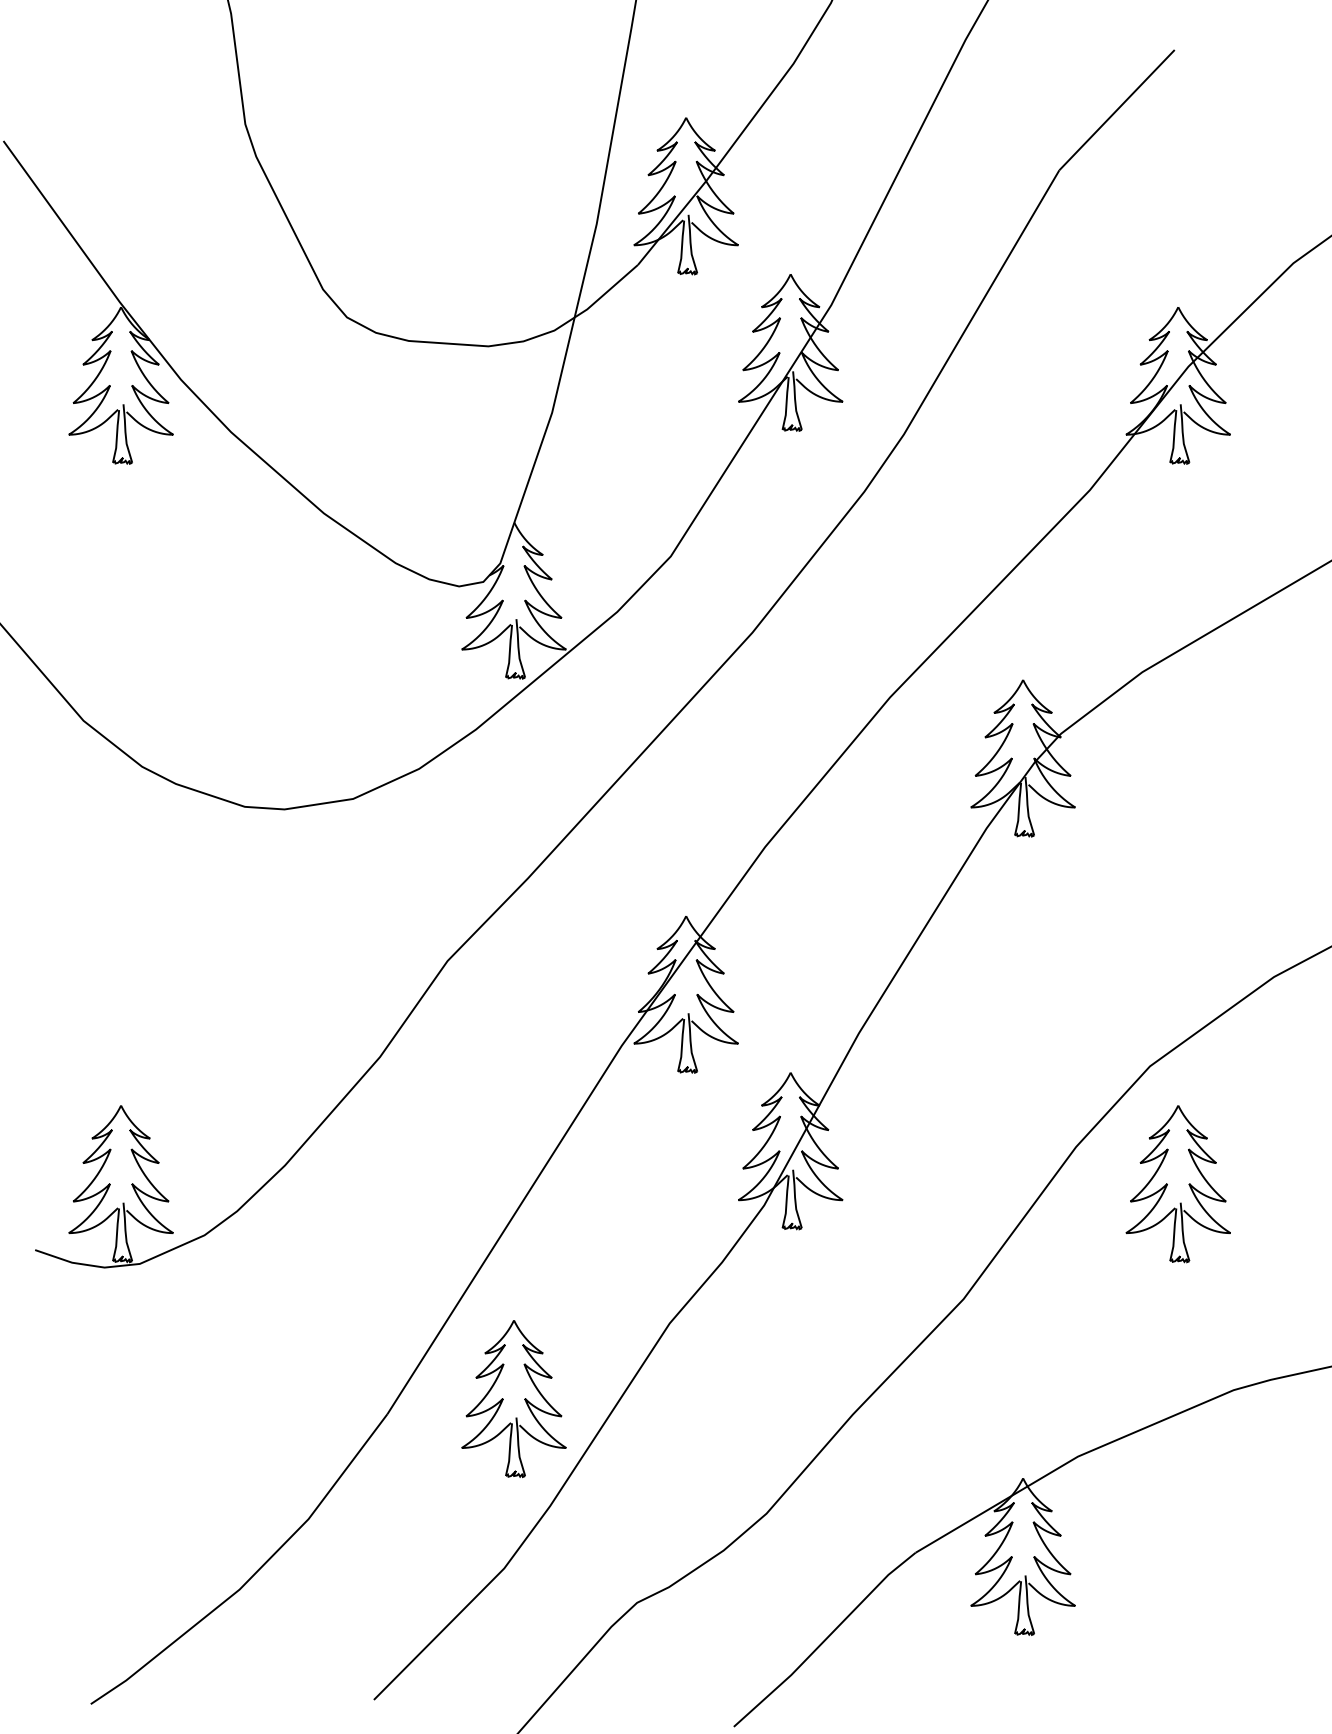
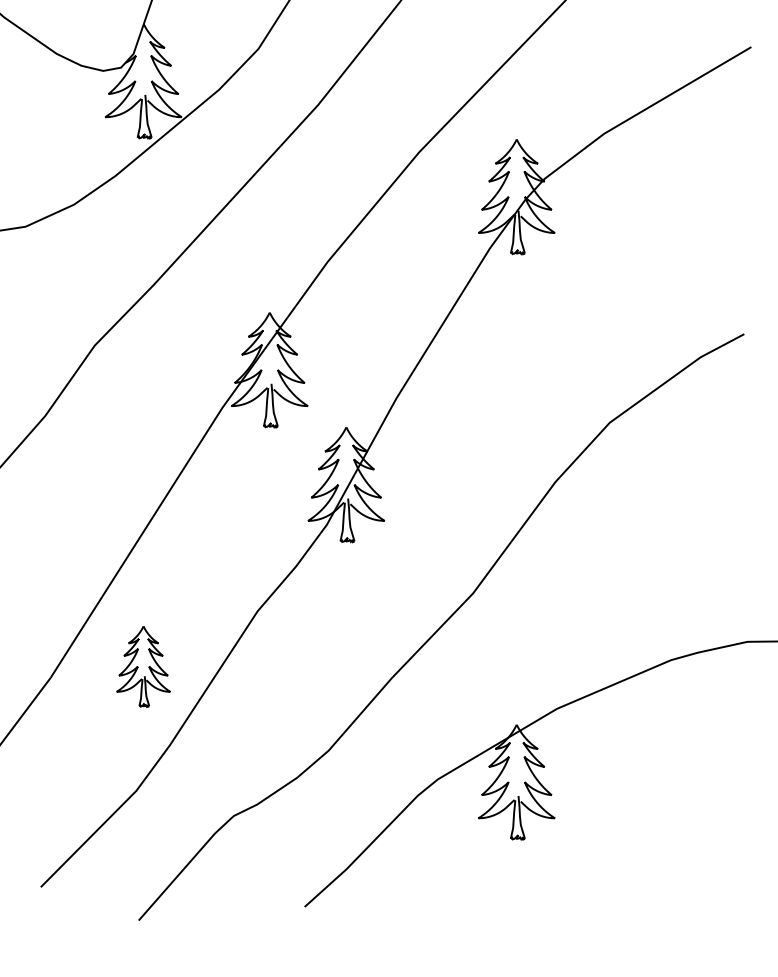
part: (1177, 1184) -> (629, 509), removed
part: (513, 1399) -> (143, 666), size x0.7

